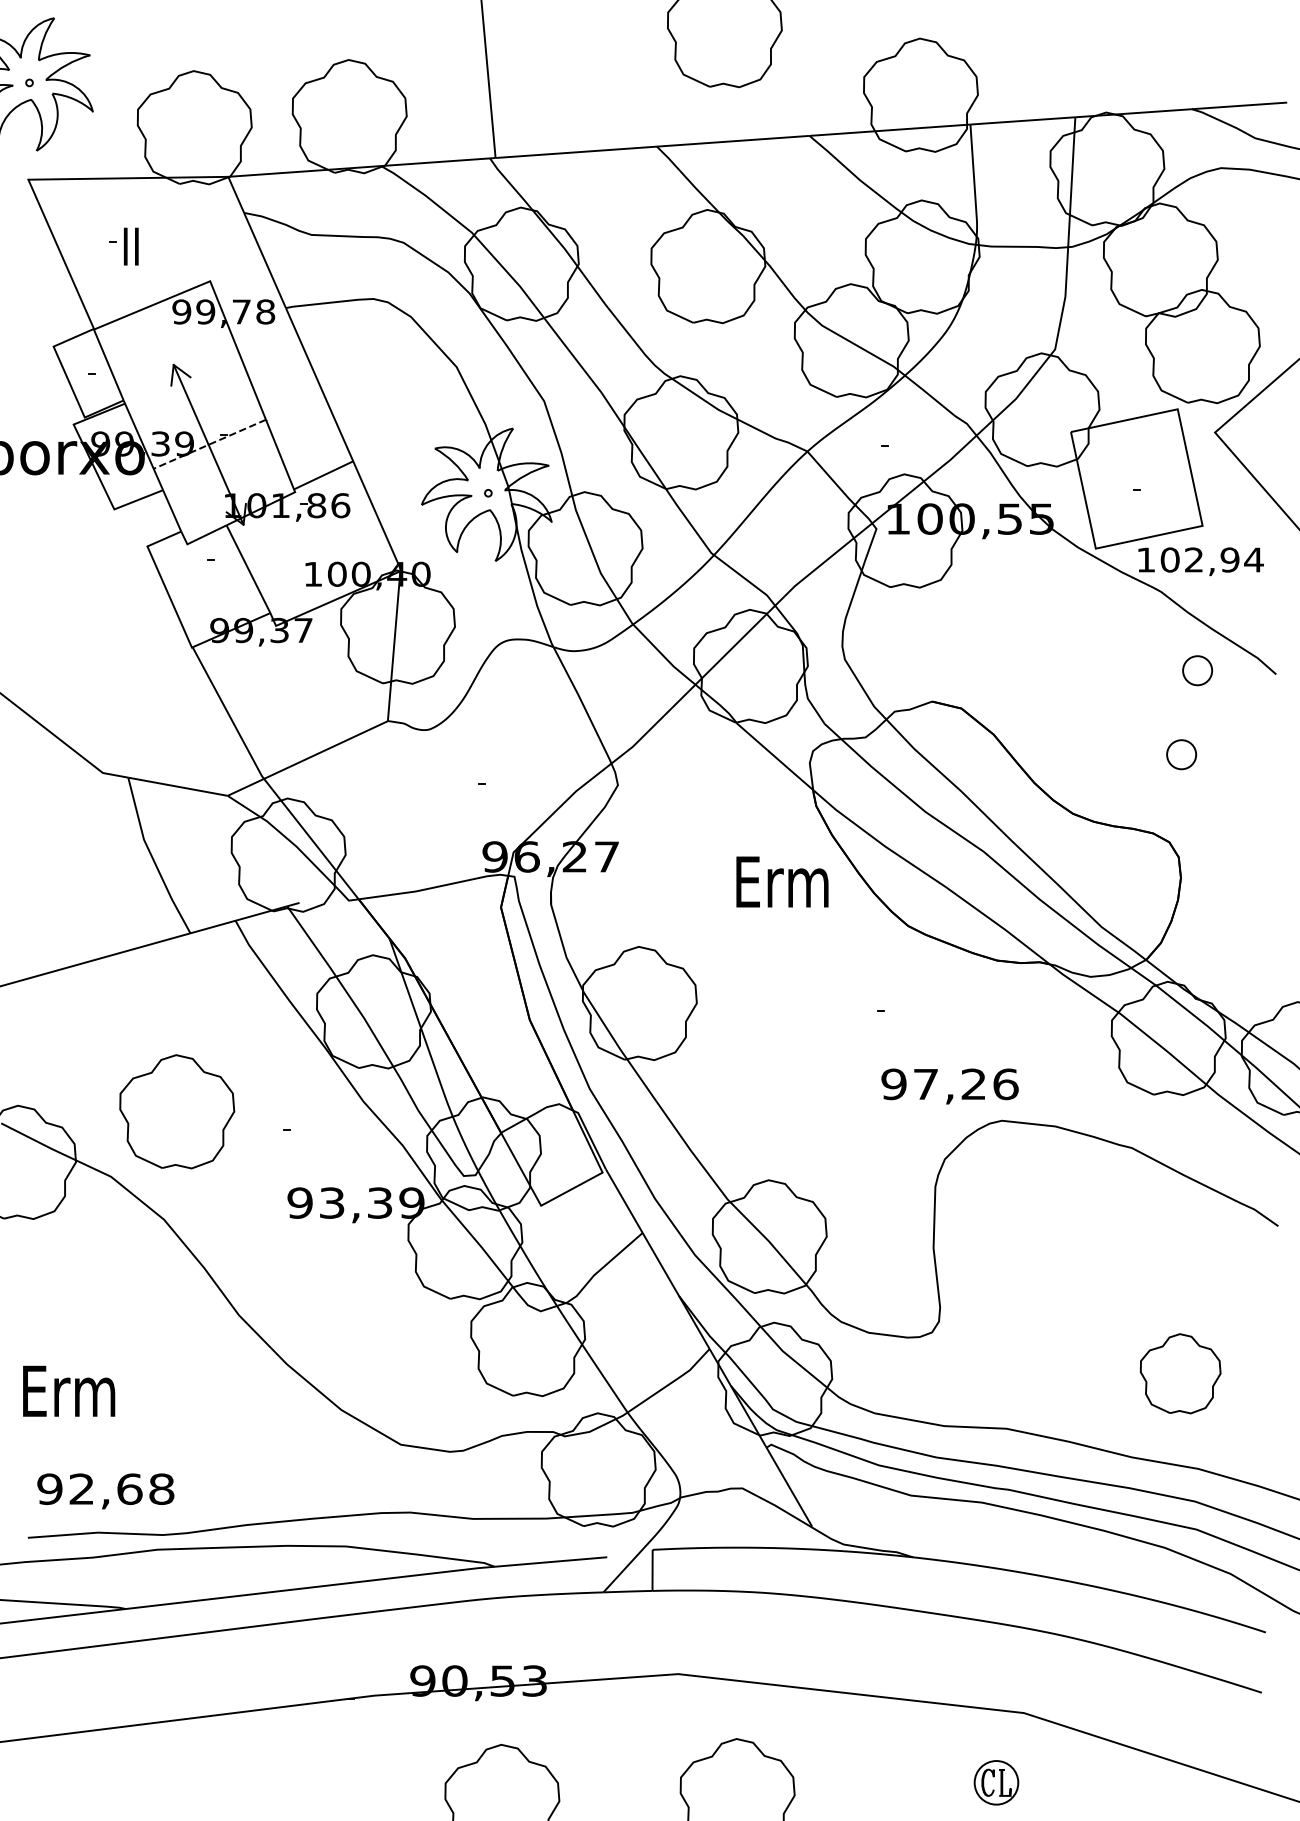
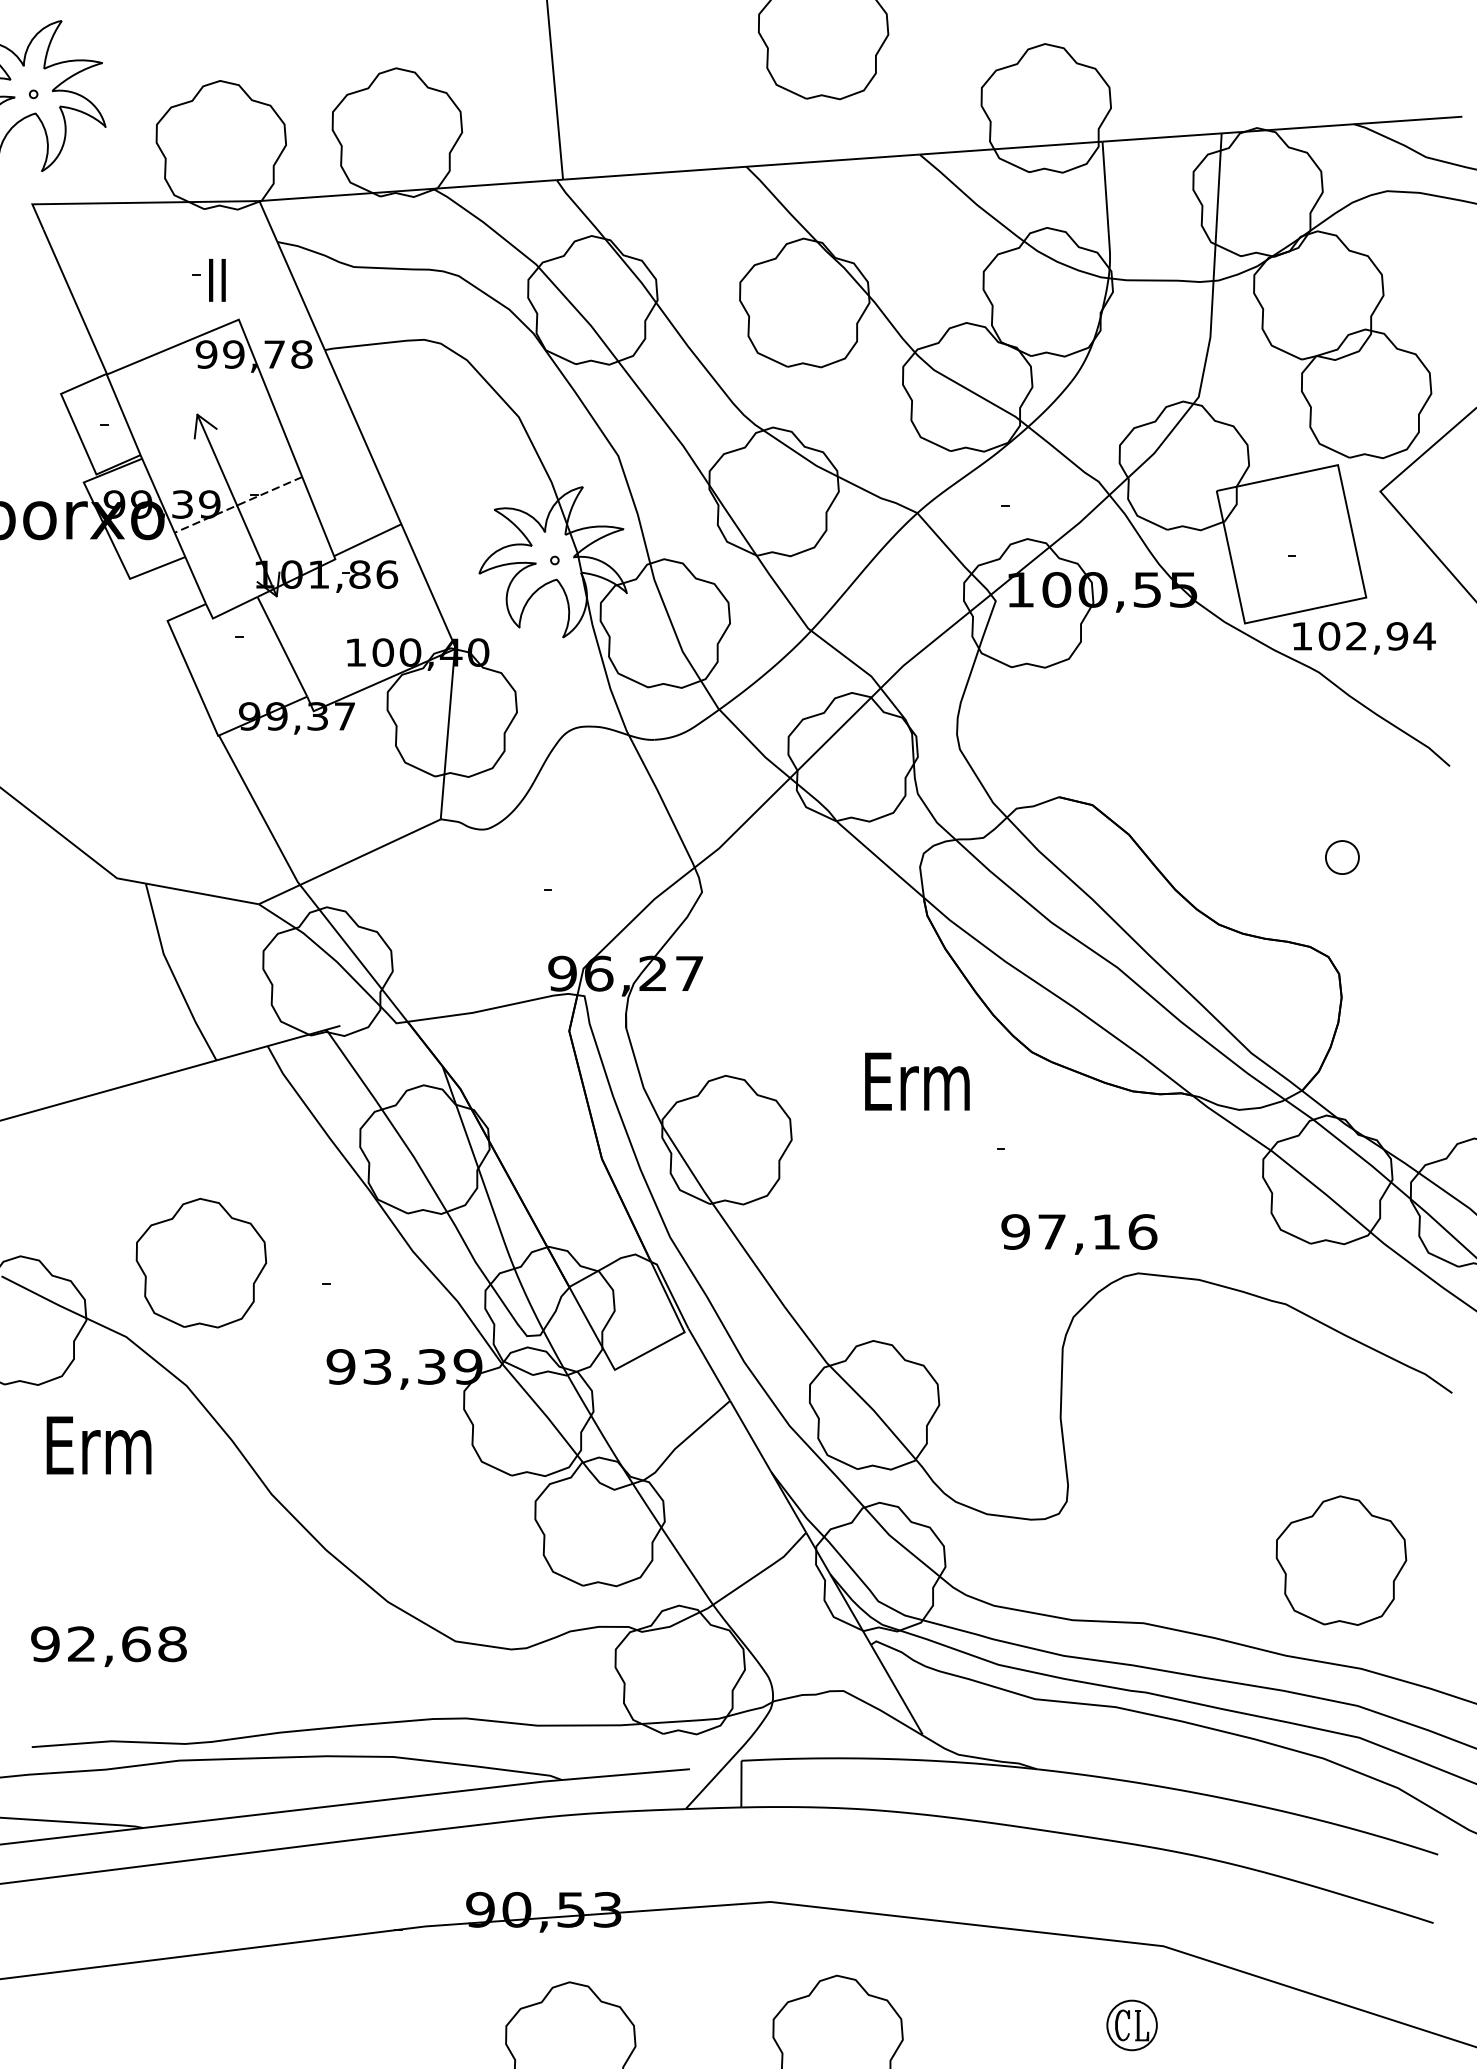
part: (123, 246) -> (208, 280), moved
part: (1197, 670) -> (1360, 761), removed
text: (782, 881) -> (917, 1081), moved
text: (973, 1083) -> (1105, 1231), 97,26 -> 97,16
part: (1180, 1373) -> (1341, 1560), size x1.43
text: (69, 1390) -> (99, 1444), moved
text: (105, 1491) -> (108, 1646), moved

